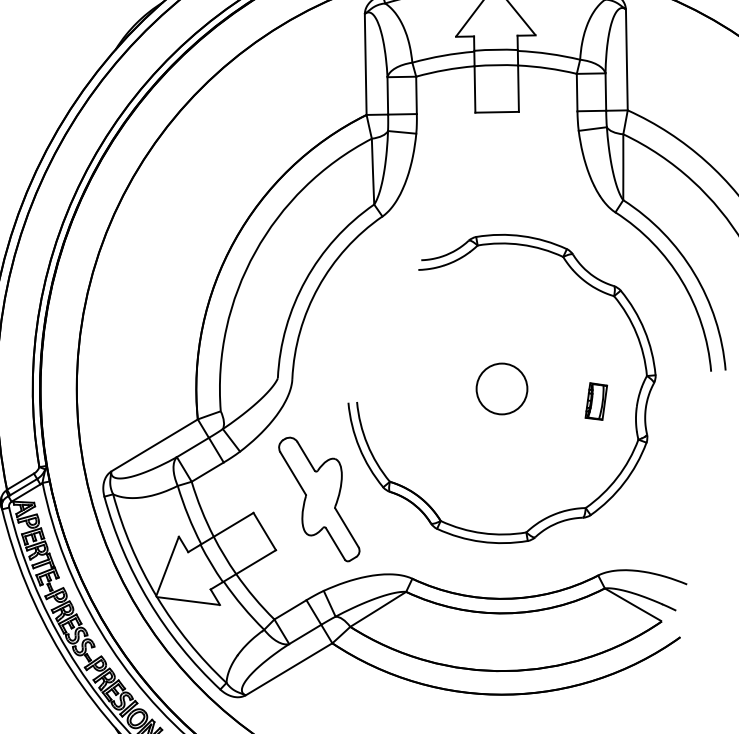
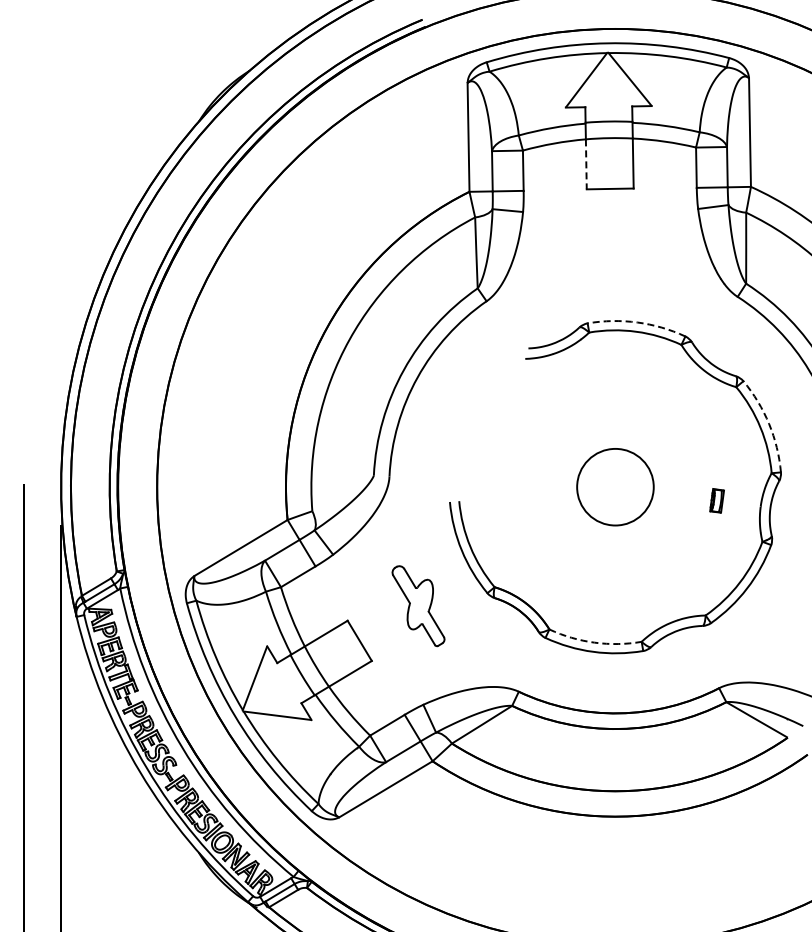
line: (475, 89) -> (586, 164), solid -> dashed
arc: (522, 236) -> (637, 322), solid -> dashed
arc: (644, 329) -> (769, 423), solid -> dashed
circle: (502, 388) -> (615, 486), size x1.4
part: (595, 401) -> (716, 500), size x0.6
part: (319, 498) -> (418, 605), size x0.6
arc: (482, 533) -> (594, 642), solid -> dashed

